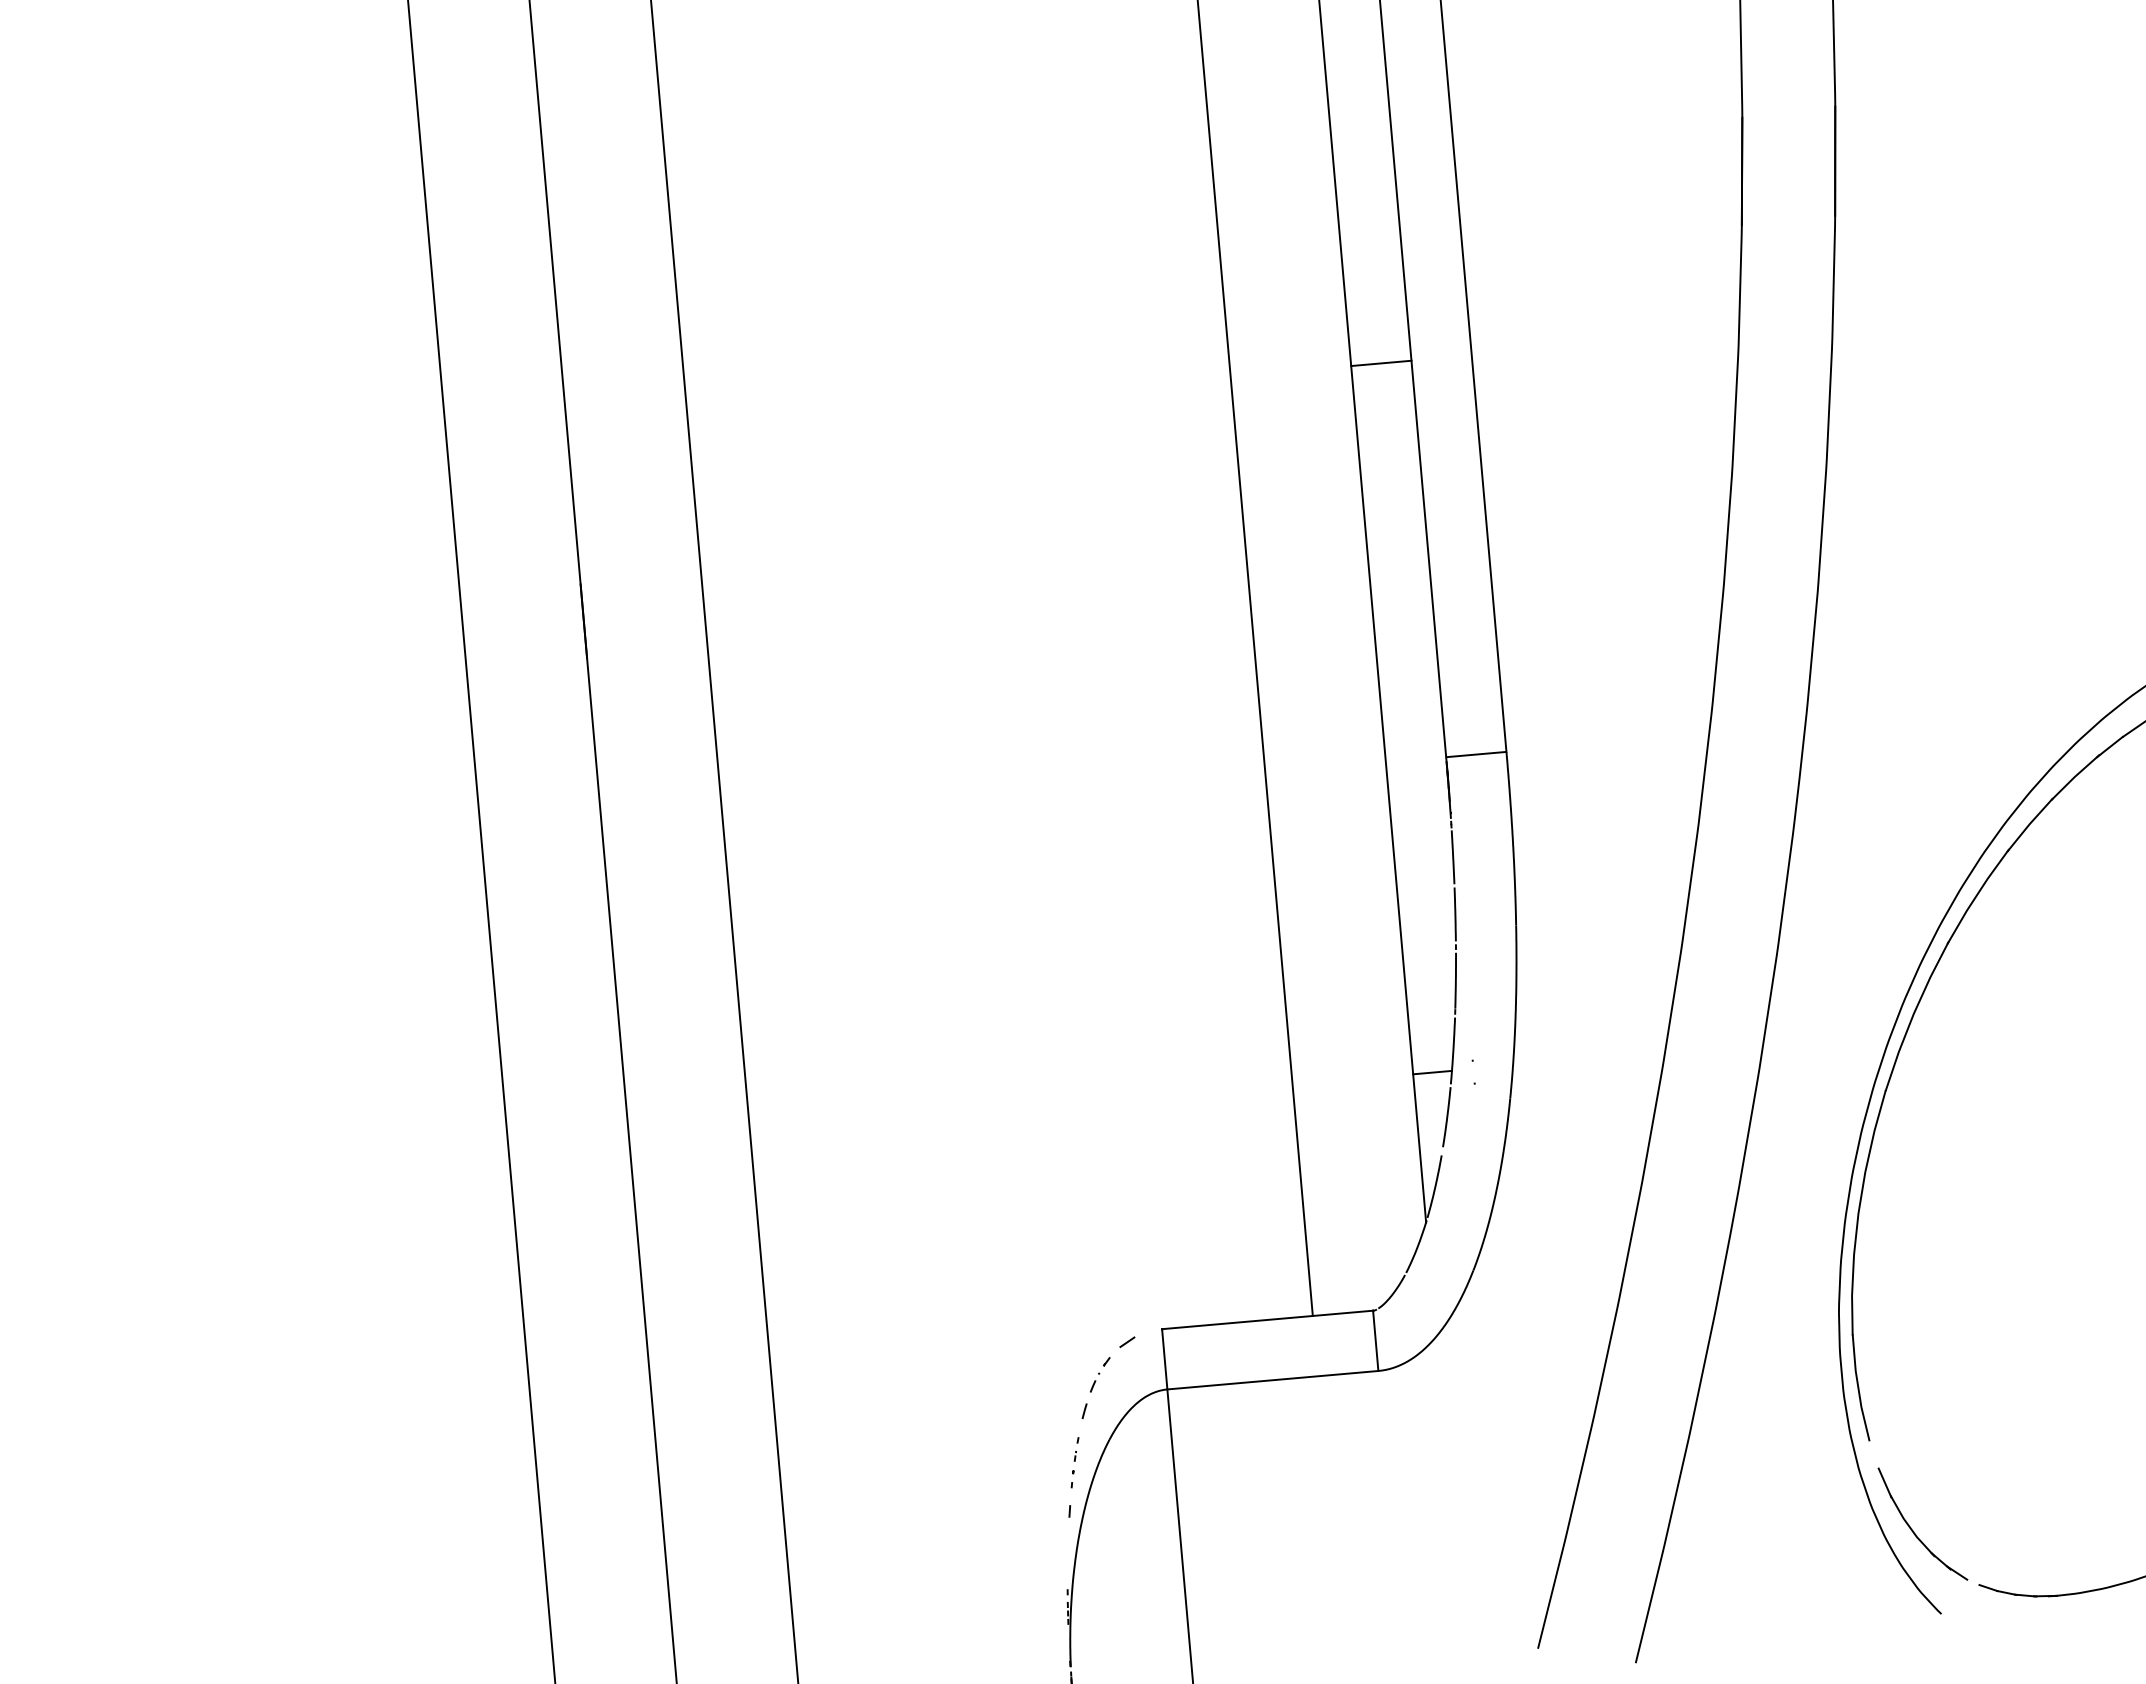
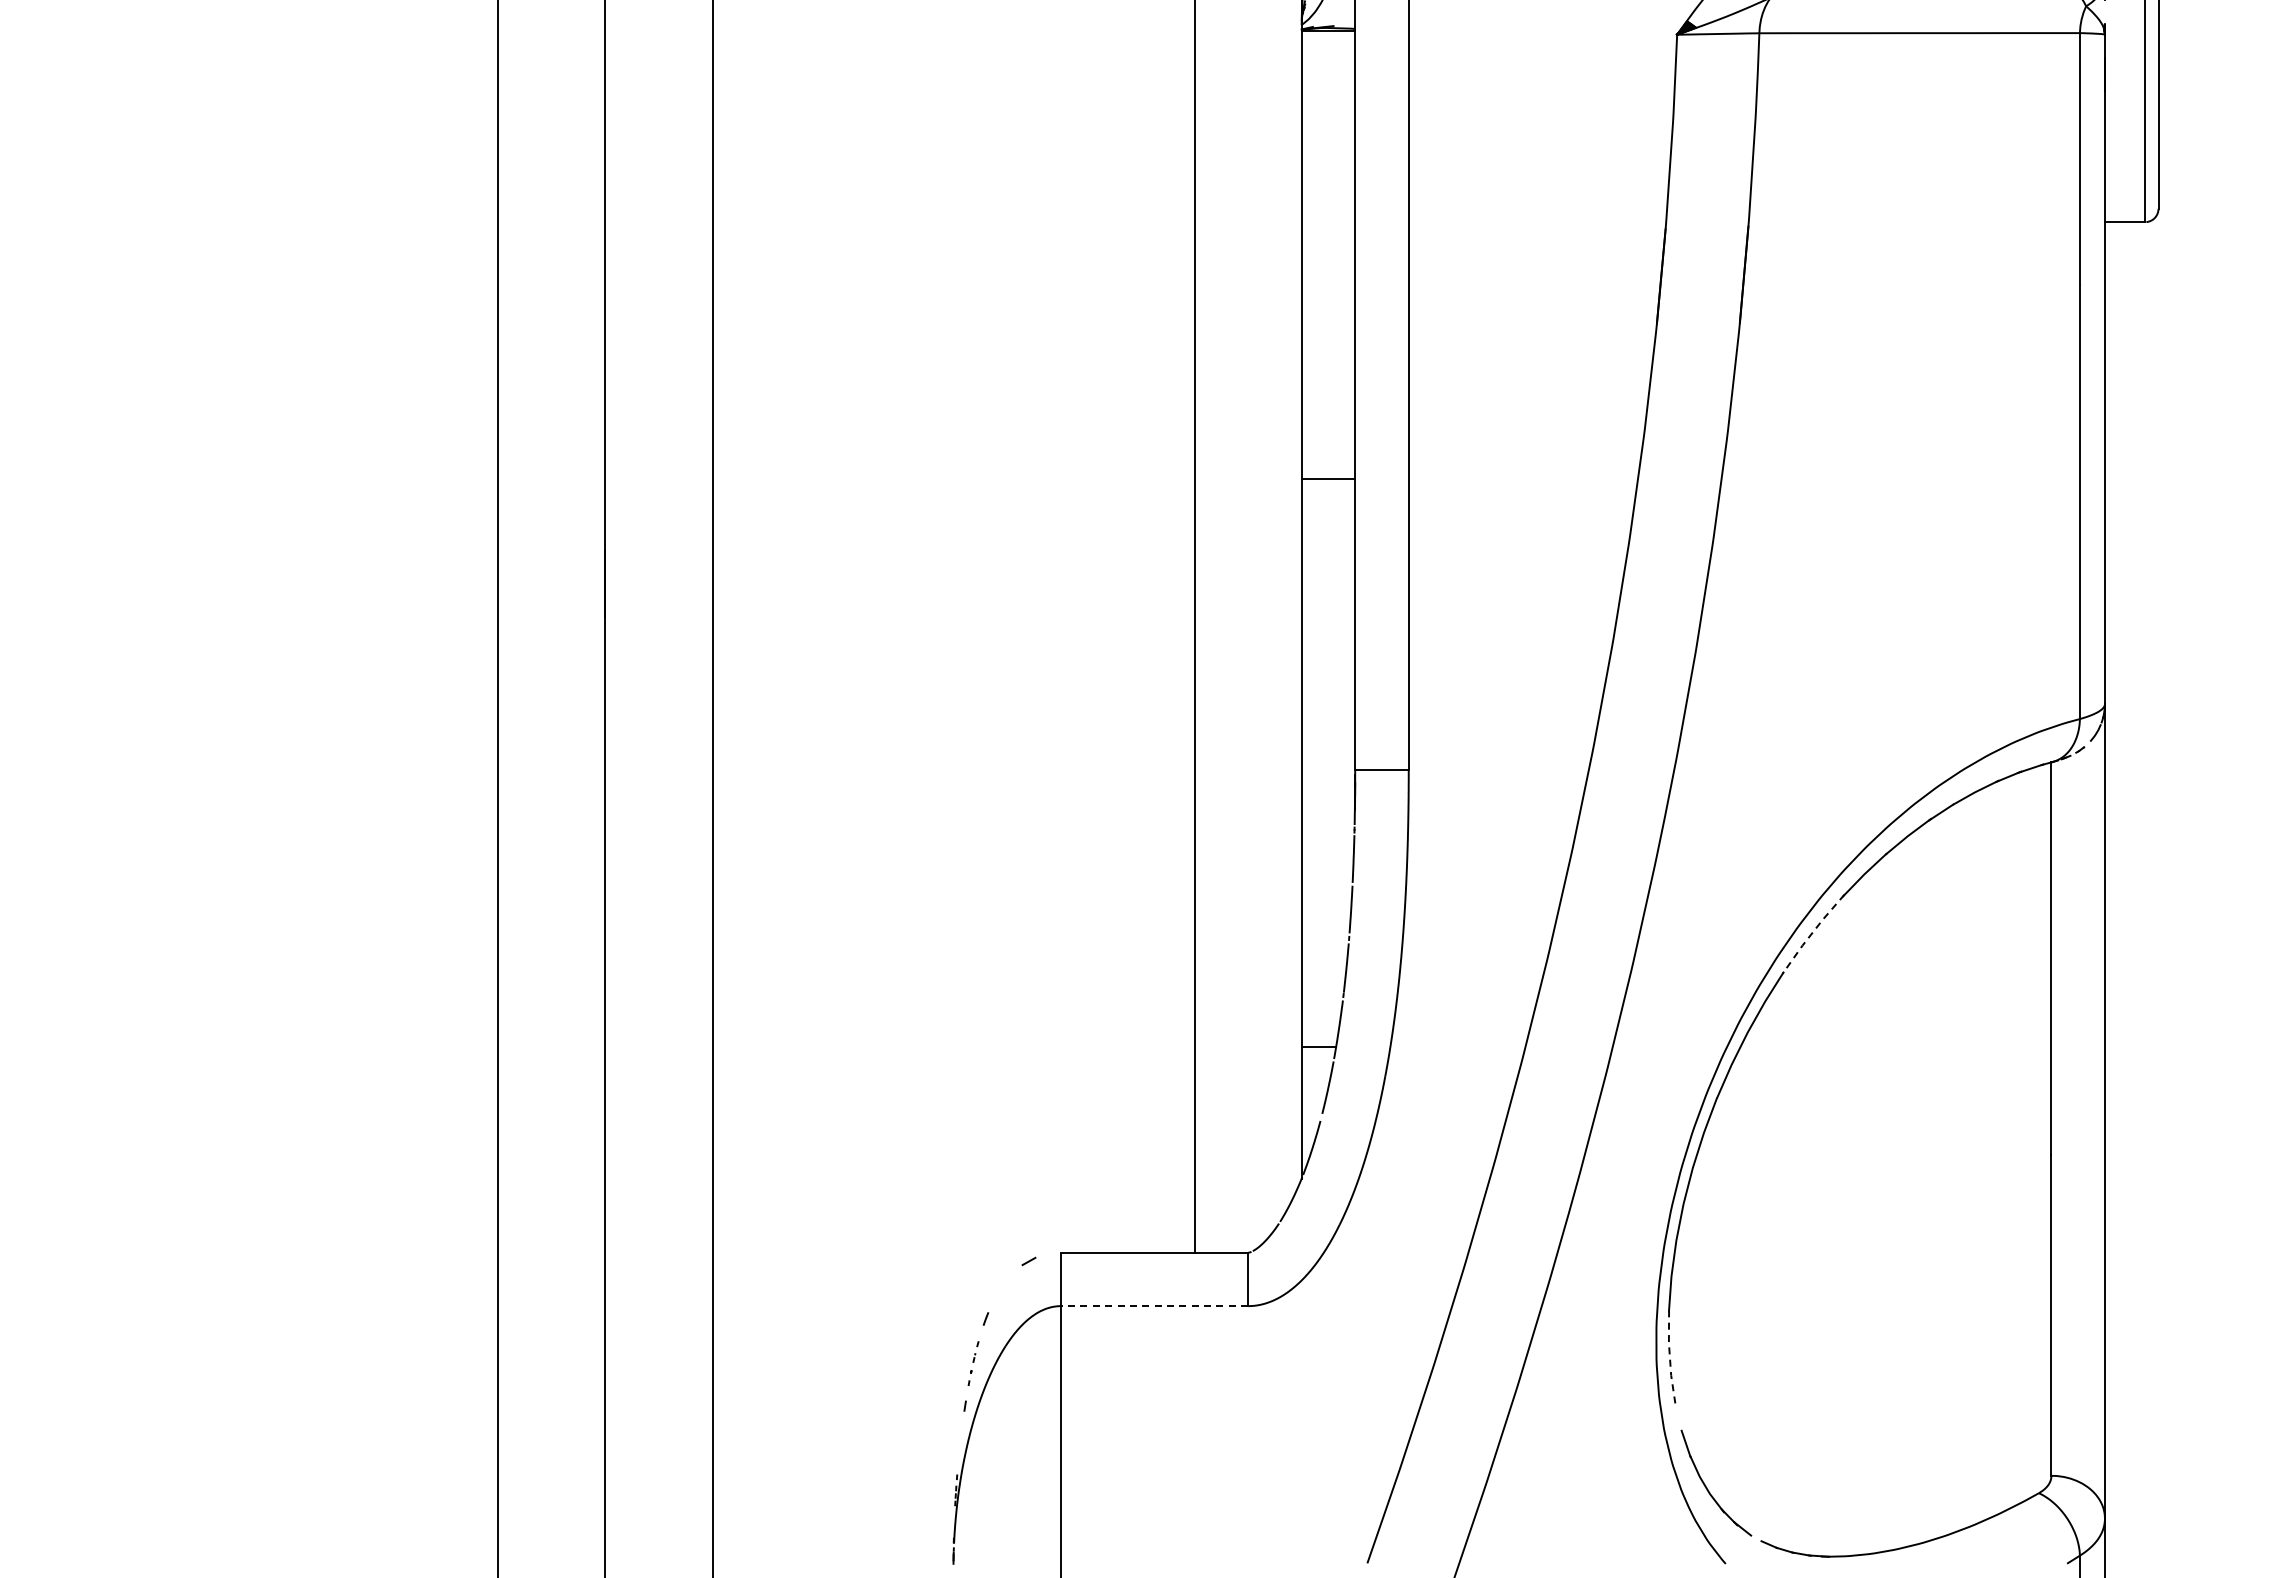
line: (1381, 363) -> (1328, 479), moved
line: (1977, 895) -> (1812, 933), solid -> dashed
part: (1100, 1375) -> (1002, 1288), removed
line: (1273, 1380) -> (1154, 1306), solid -> dashed
line: (1859, 1388) -> (1670, 1358), solid -> dashed

